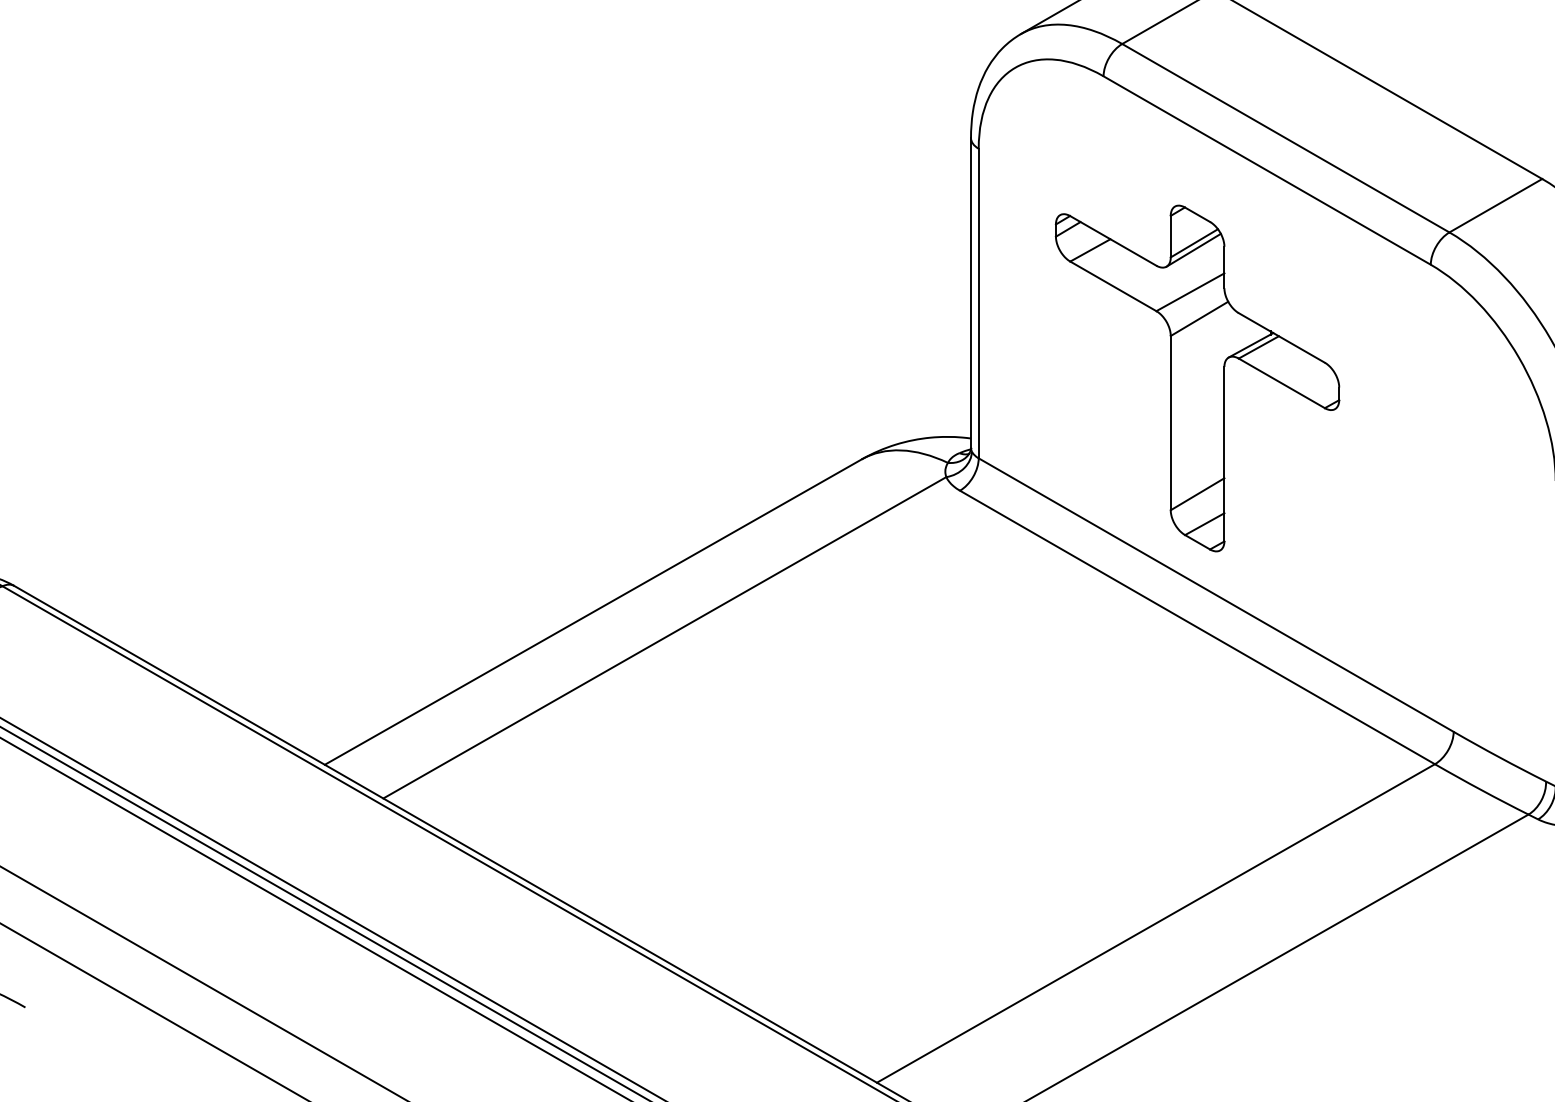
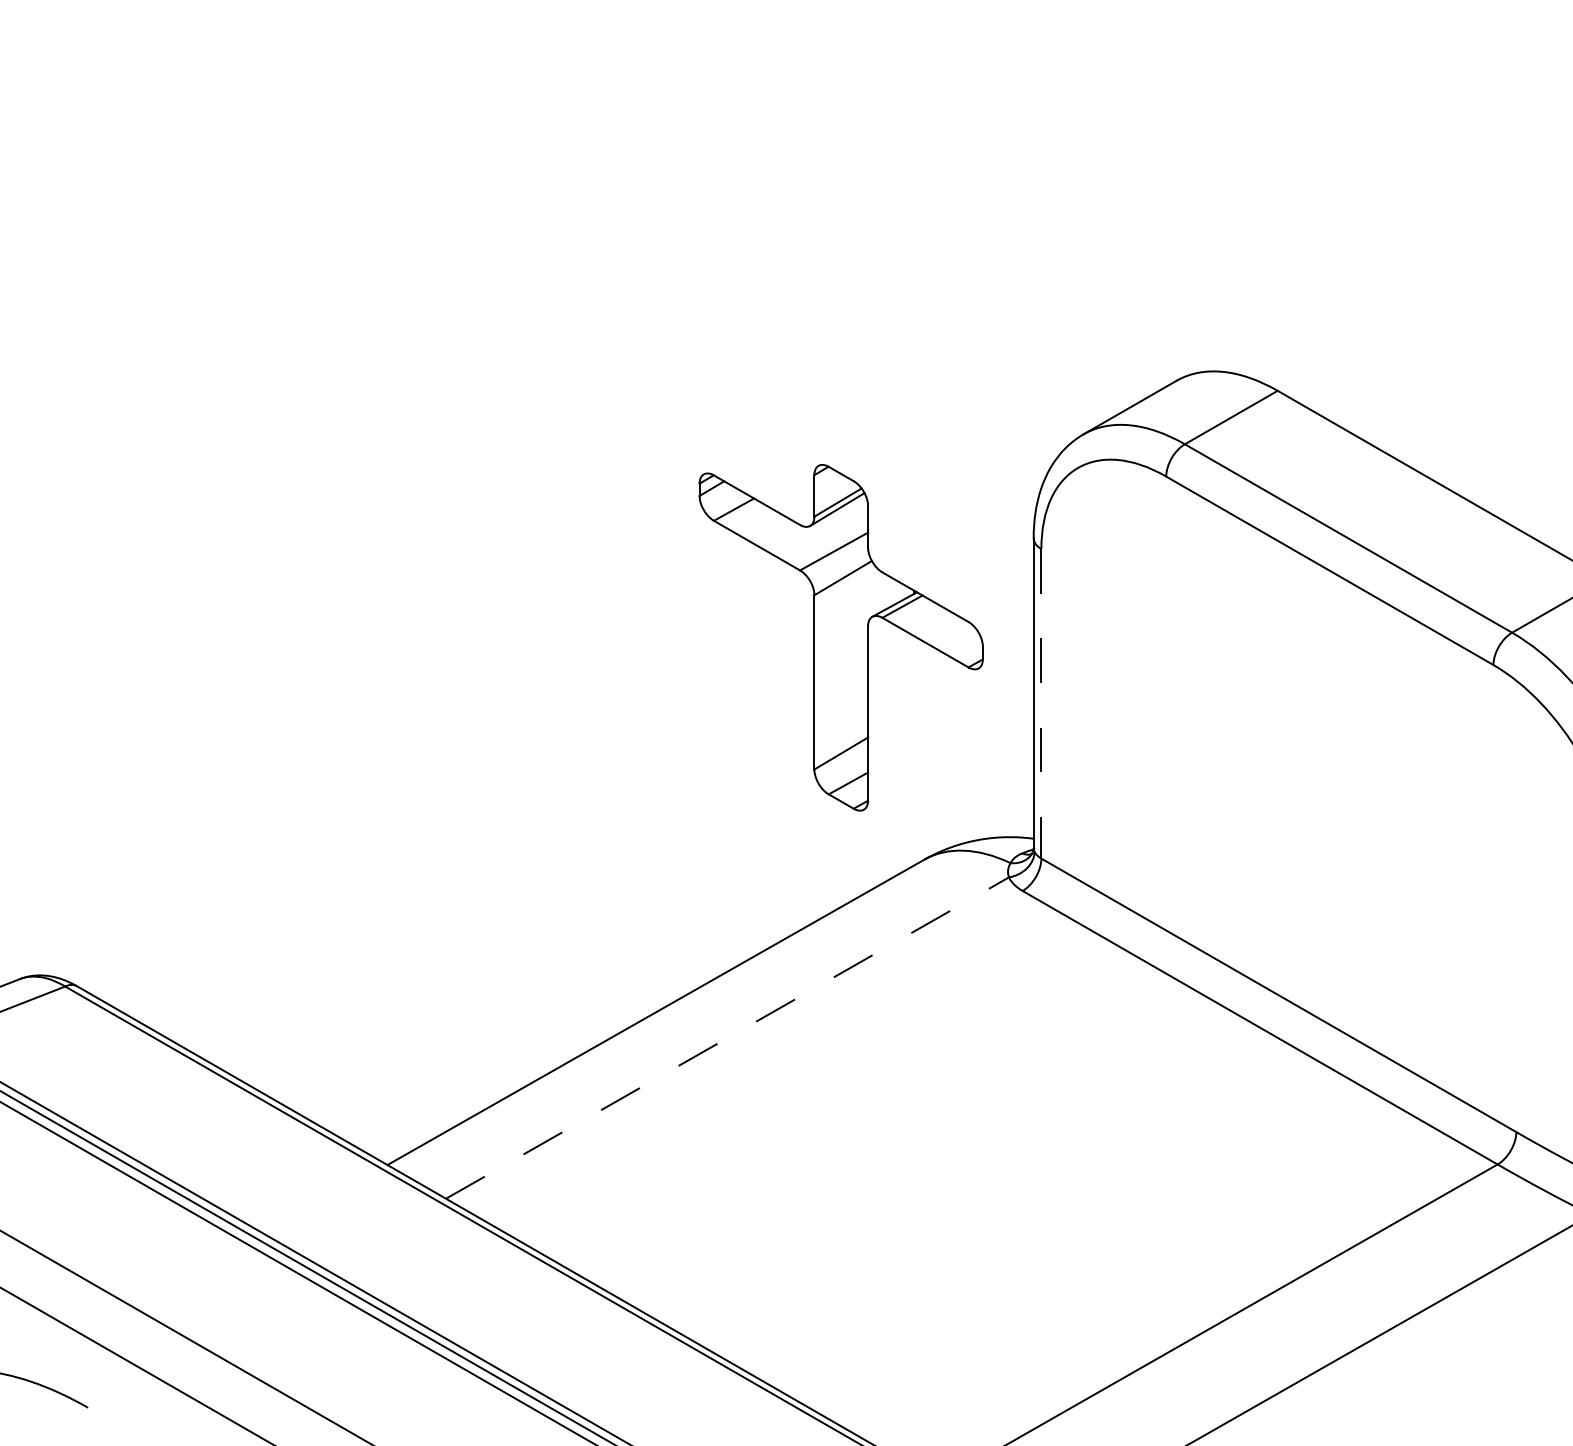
line: (978, 303) -> (1041, 703), solid -> dashed
part: (1196, 378) -> (840, 637), moved
line: (664, 637) -> (727, 1037), solid -> dashed

